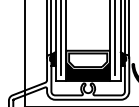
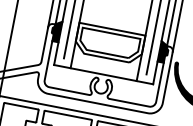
fill: (87, 71) -> (105, 60), removed

